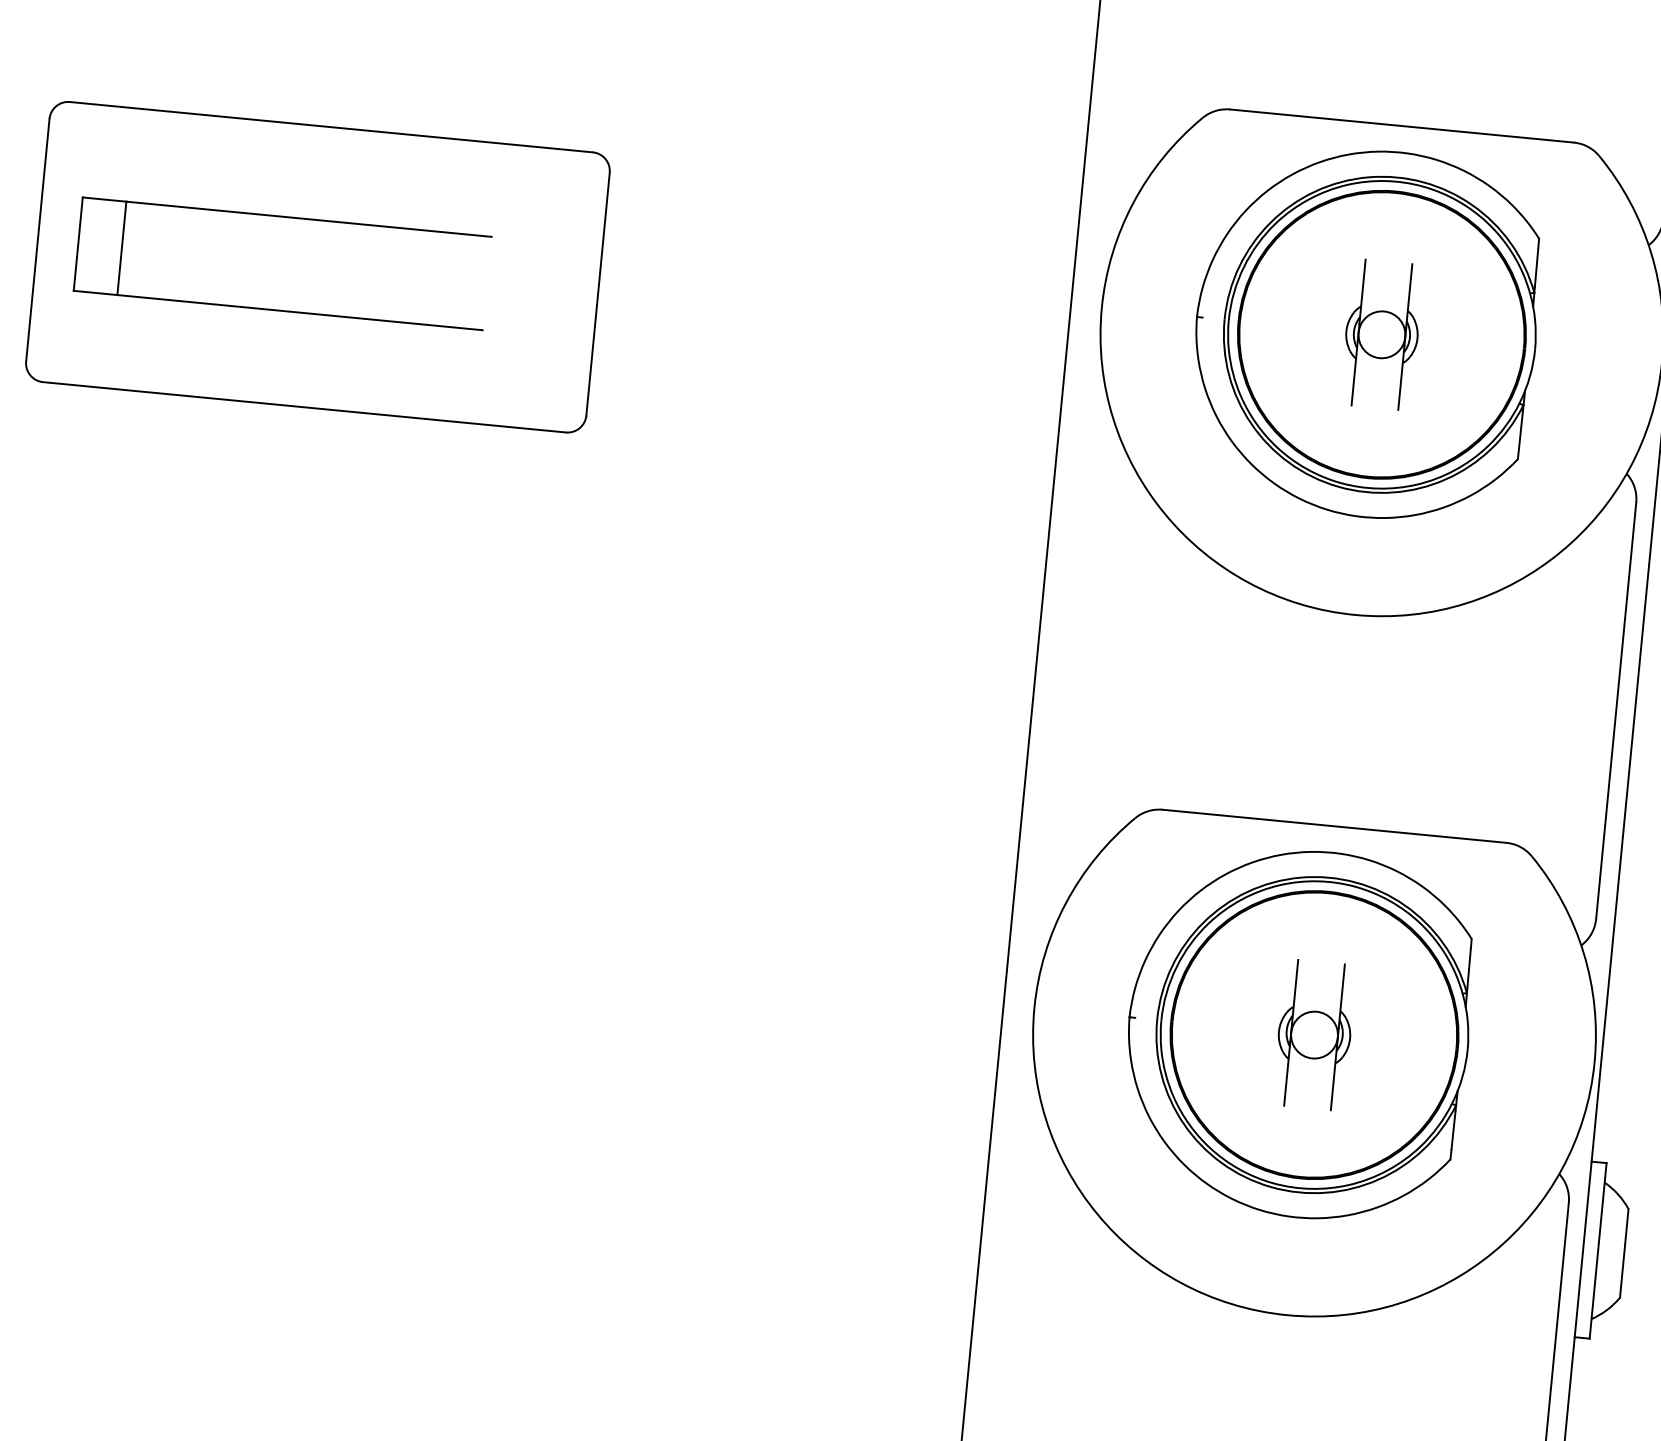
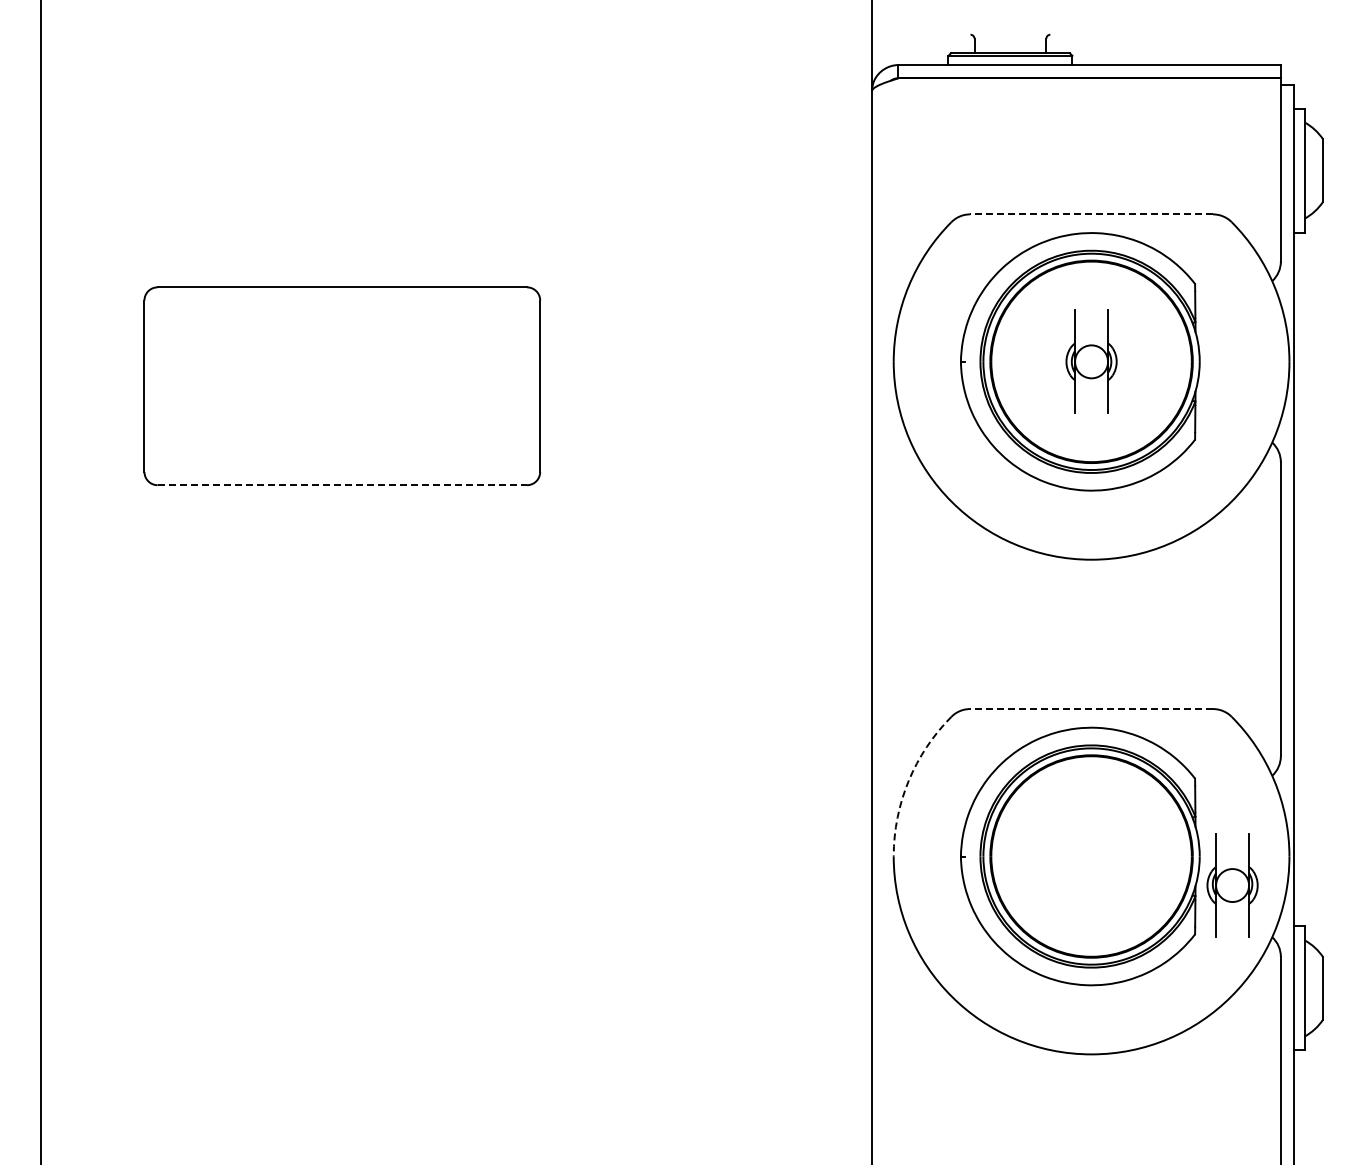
line: (1401, 126) -> (1091, 214), solid -> dashed
part: (287, 217) -> (317, 353), removed
line: (304, 407) -> (342, 485), solid -> dashed
line: (1334, 826) -> (1091, 709), solid -> dashed
arc: (1065, 902) -> (908, 780), solid -> dashed
part: (1314, 1035) -> (1232, 885), moved

